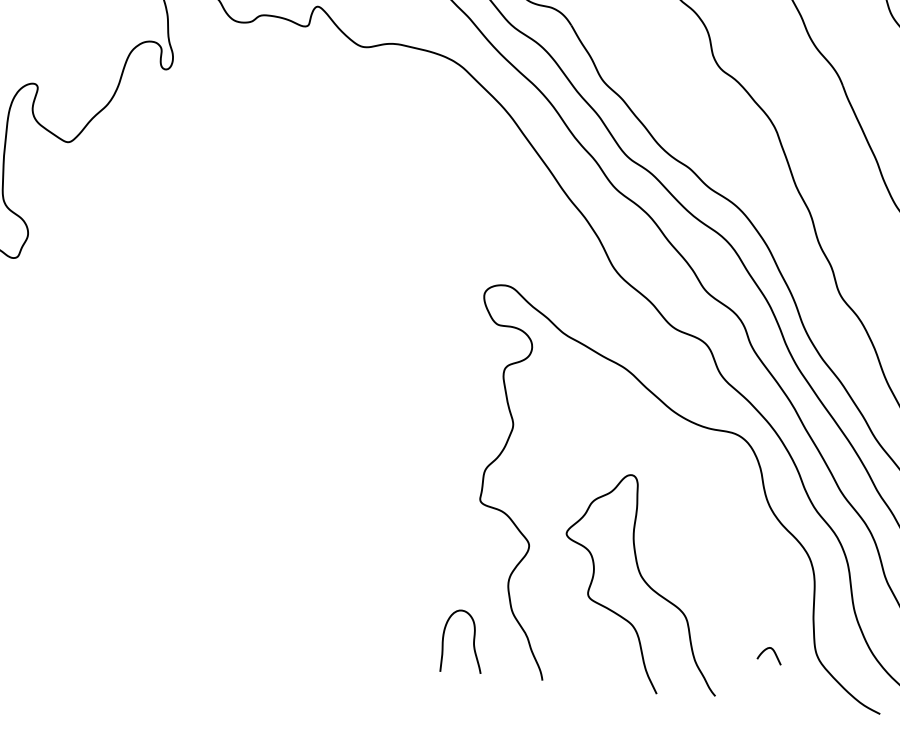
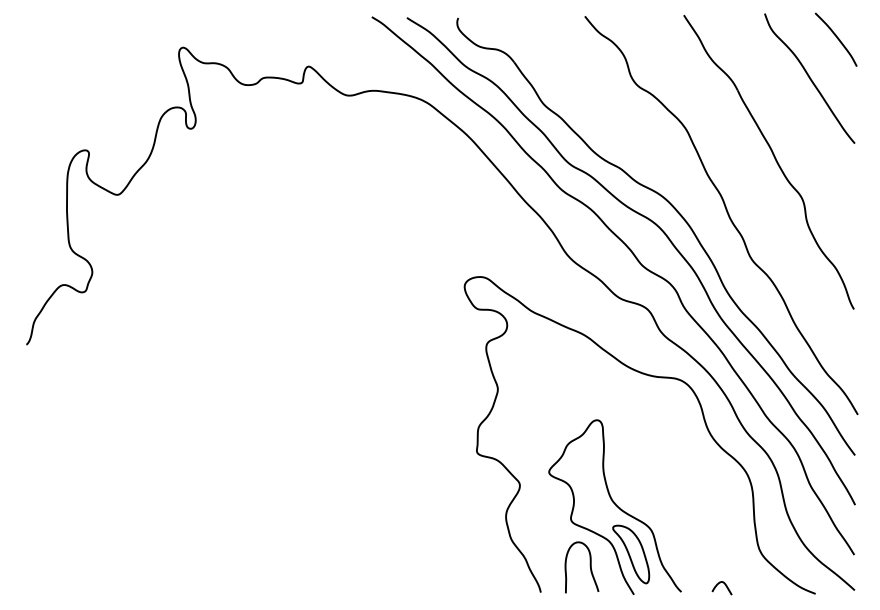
curve: (472, 641) -> (589, 566), moved
part: (658, 644) -> (631, 554), added
curve: (774, 653) -> (725, 586), moved

